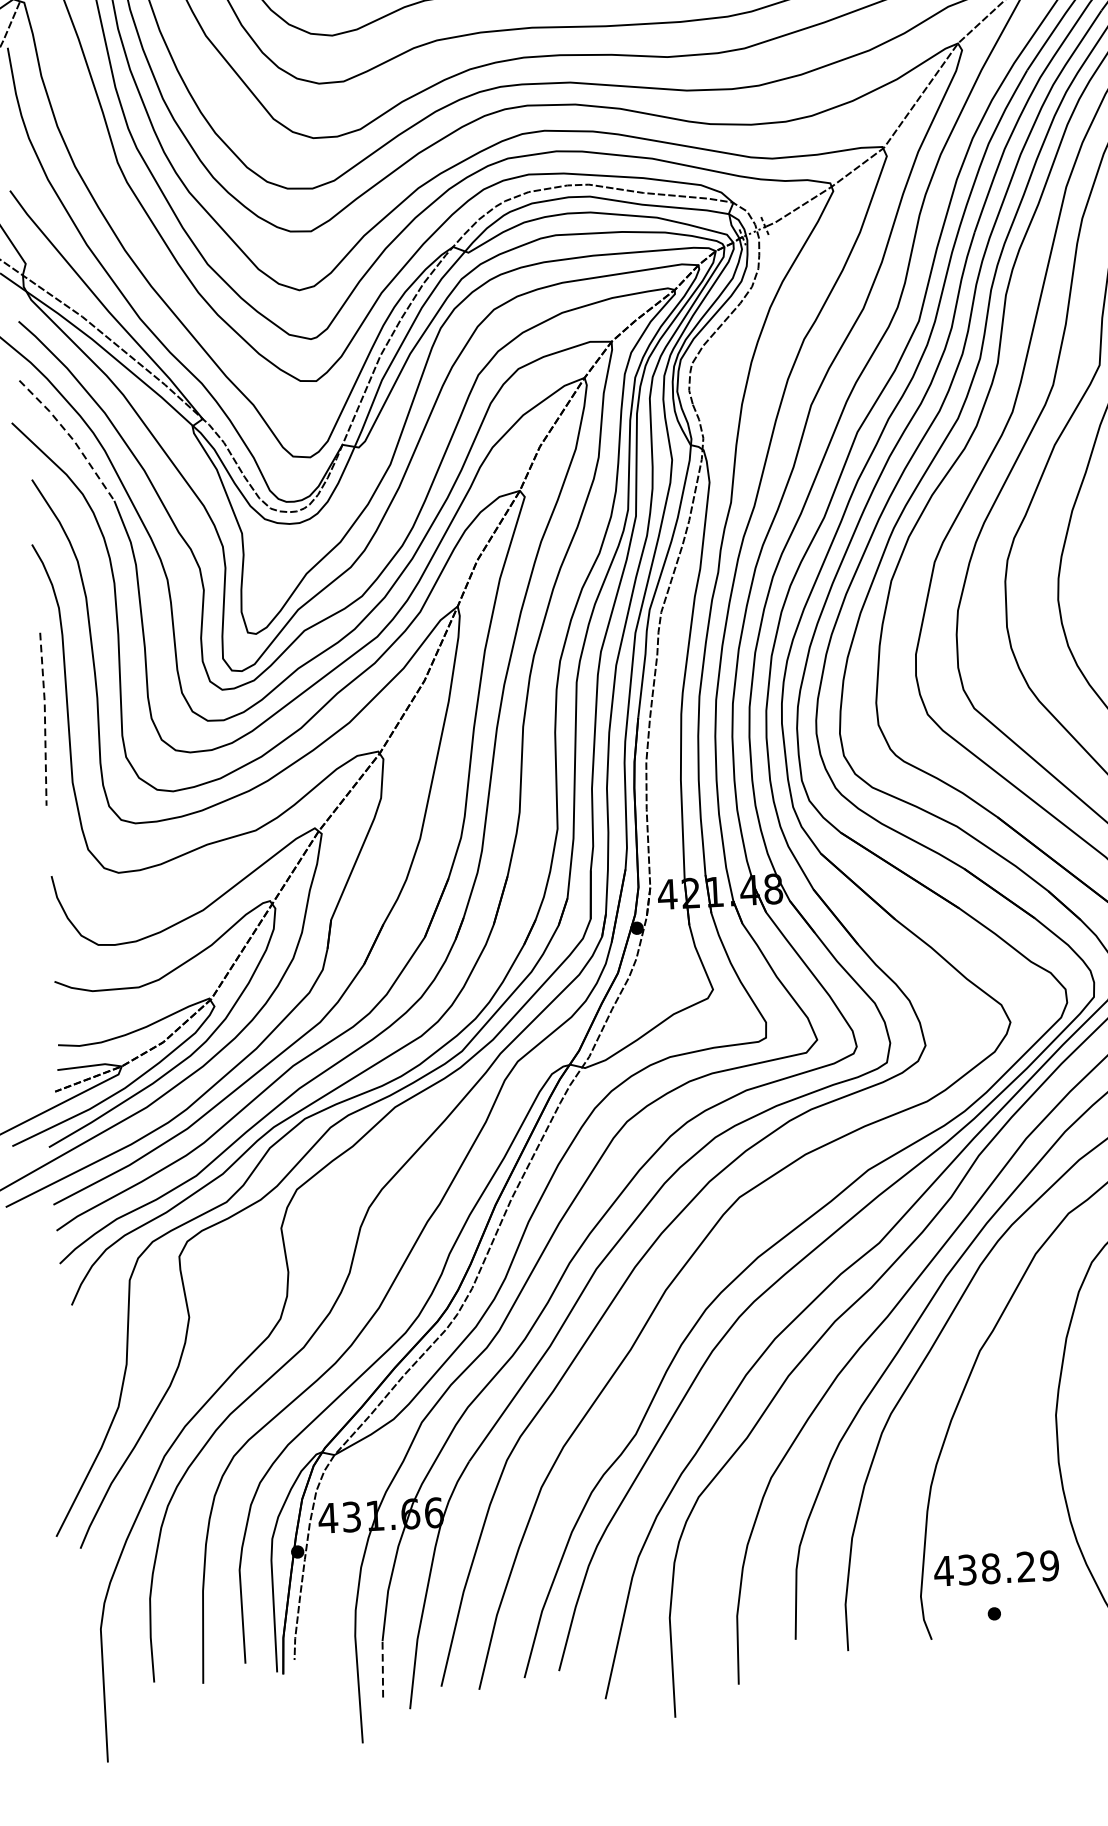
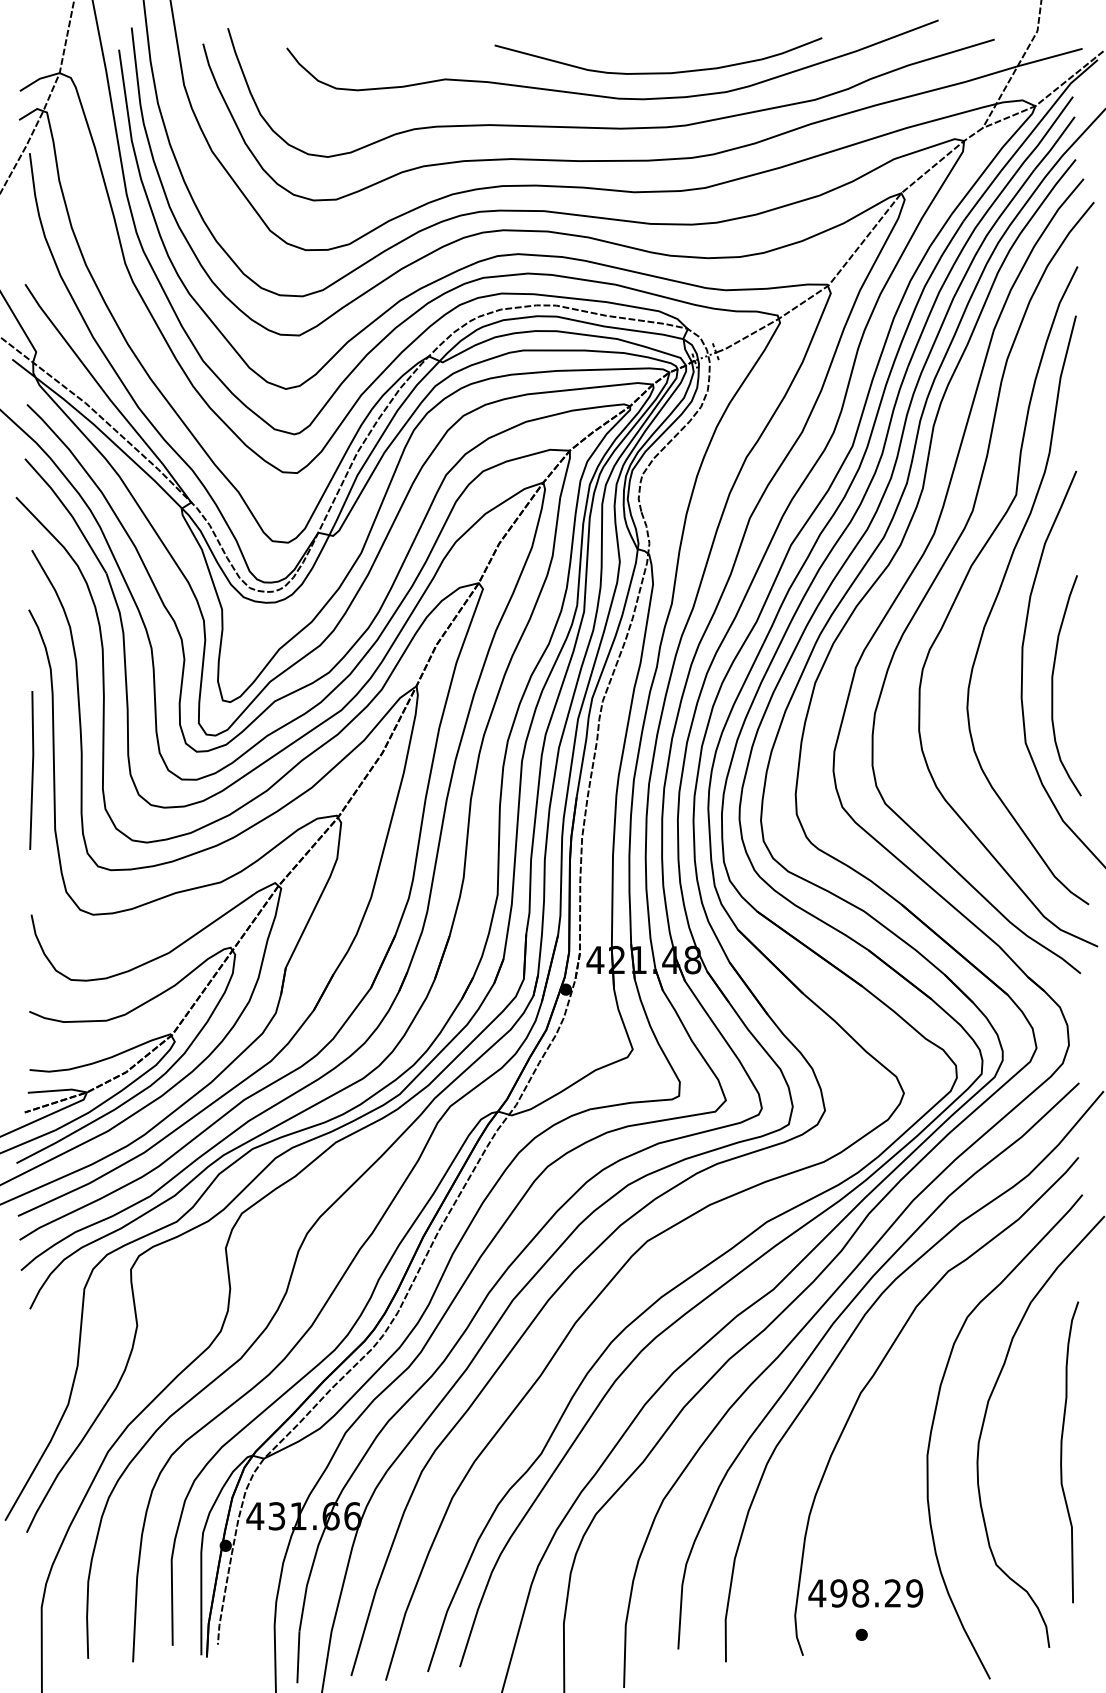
line: (71, 437) -> (70, 513), dashed -> solid
line: (44, 719) -> (32, 770), dashed -> solid
text: (966, 1570) -> (838, 1593), 438.29 -> 498.29
line: (382, 1669) -> (298, 1657), dashed -> solid

